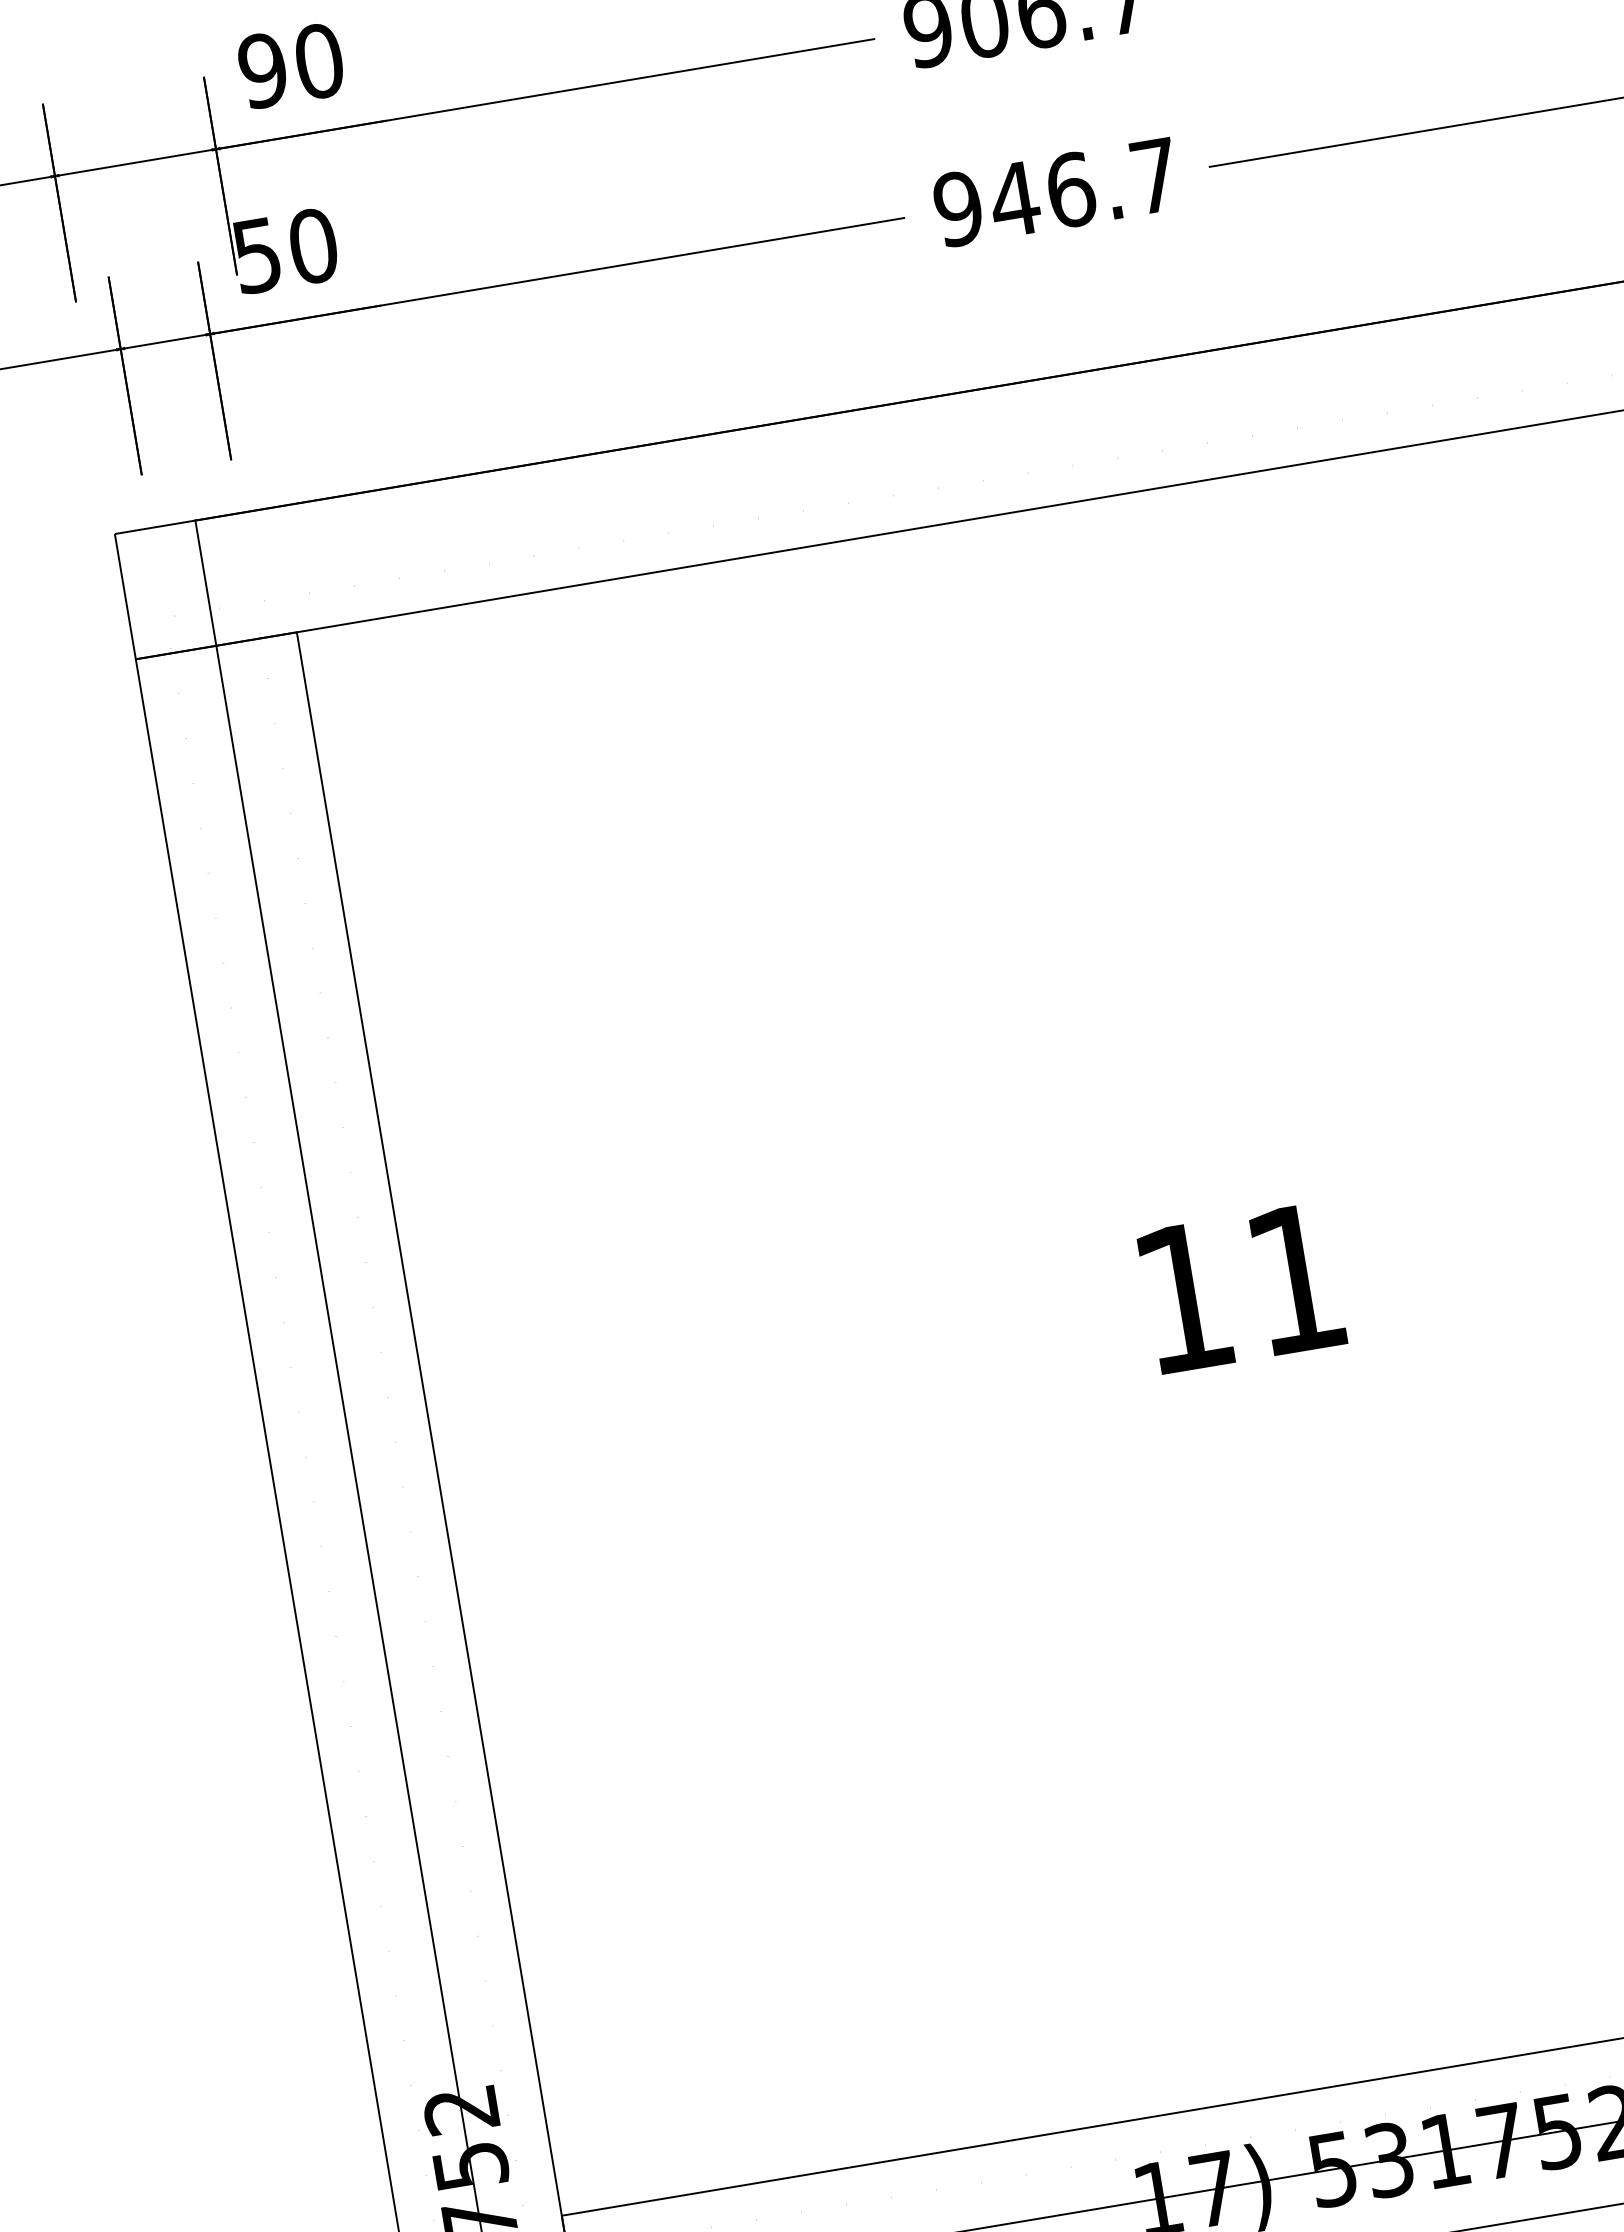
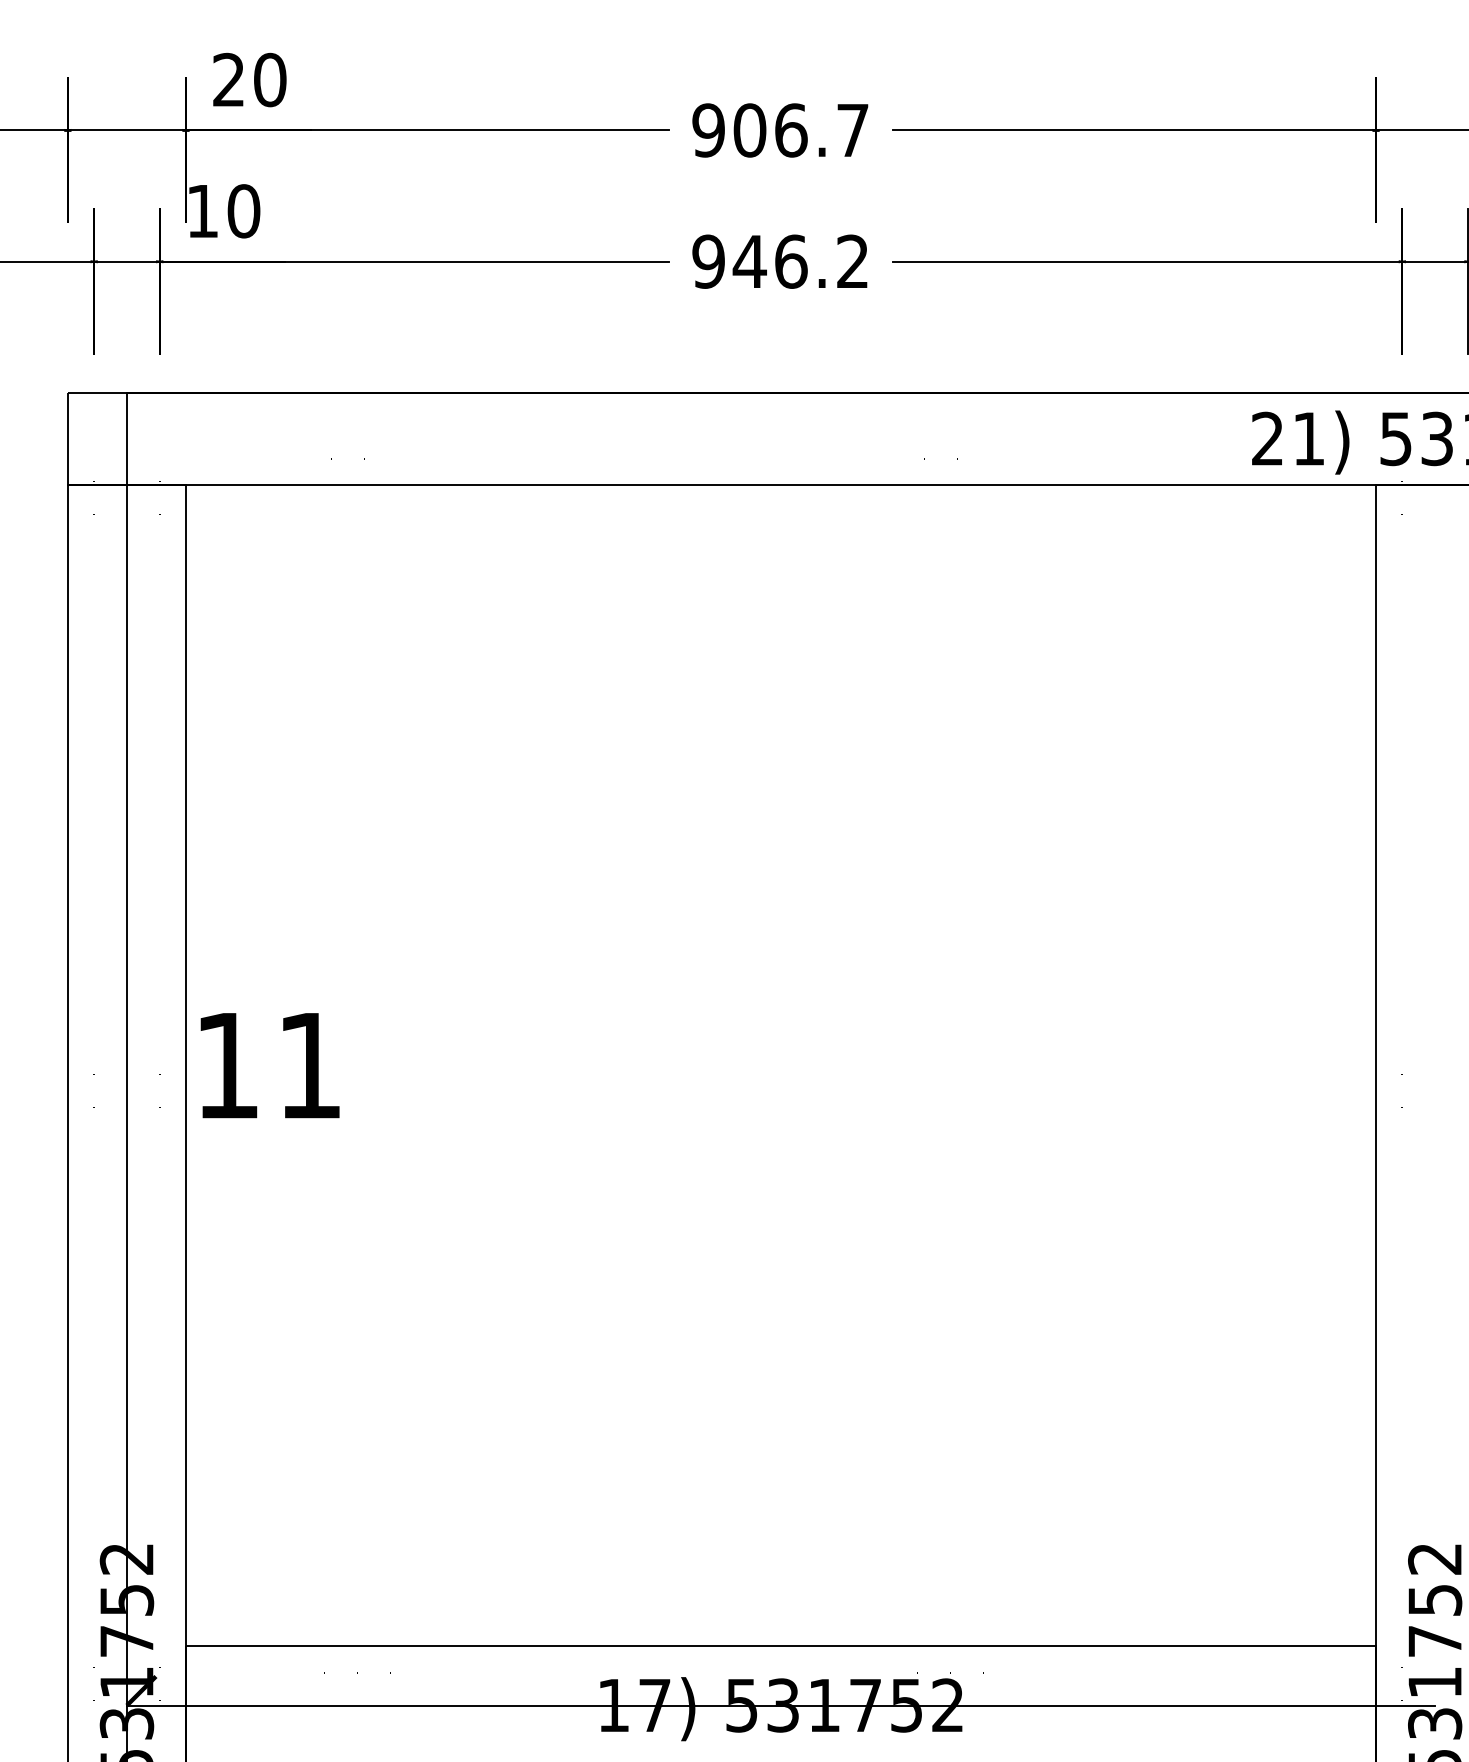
text: (262, 71) -> (228, 80), 90 -> 20
text: (1154, 174) -> (852, 260), 946.7 -> 946.2
text: (256, 255) -> (202, 211), 50 -> 10
text: (1241, 1287) -> (269, 1065), moved

